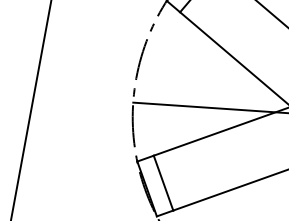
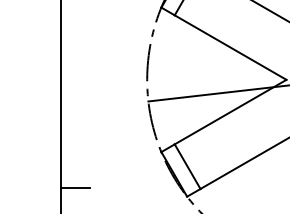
line: (34, 184) -> (75, 188), added

